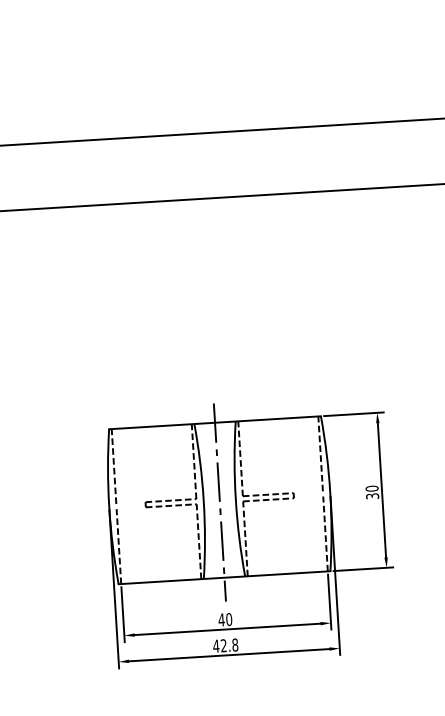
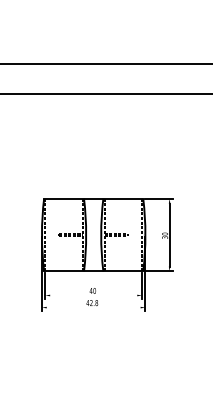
line: (219, 501) -> (93, 235), removed
line: (227, 629) -> (93, 295), removed
line: (228, 654) -> (93, 307), removed

